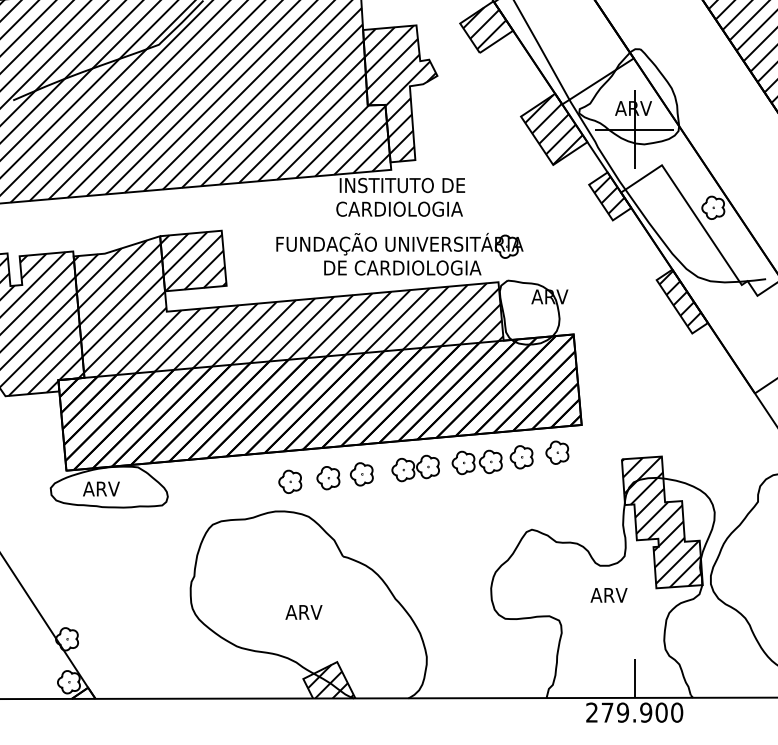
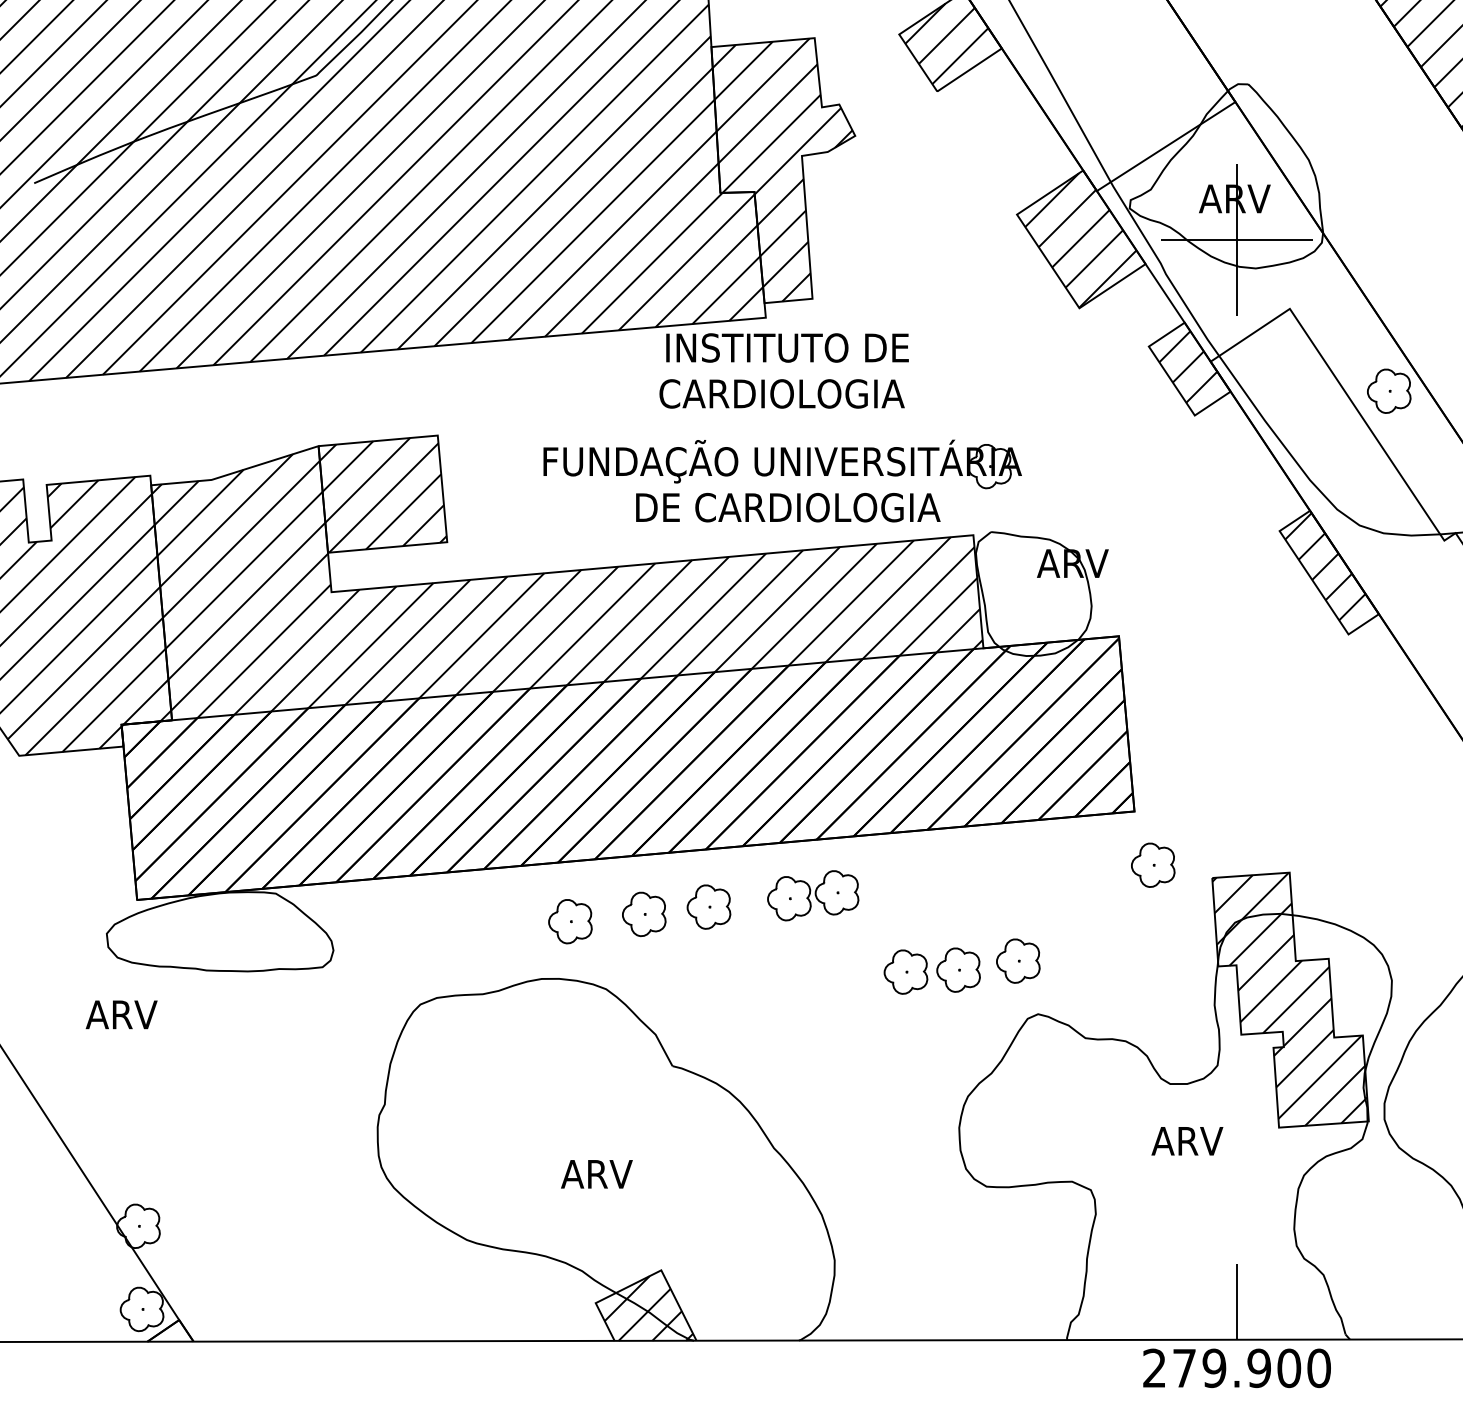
part: (557, 452) -> (1153, 864), moved
part: (492, 460) -> (961, 967), moved
text: (101, 488) -> (121, 1013), moved

